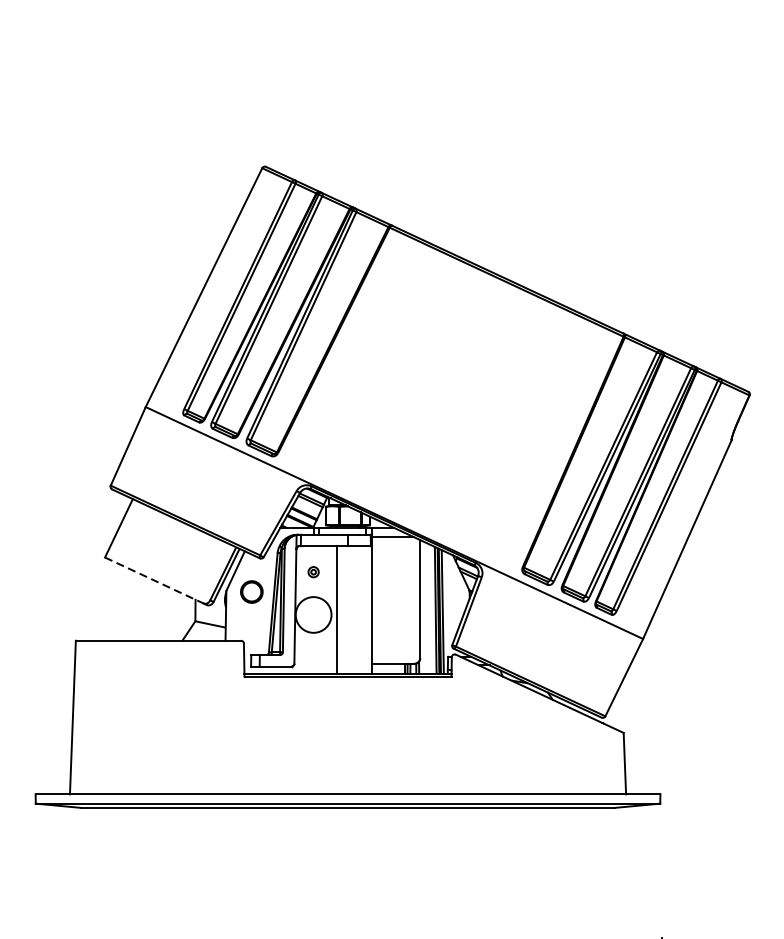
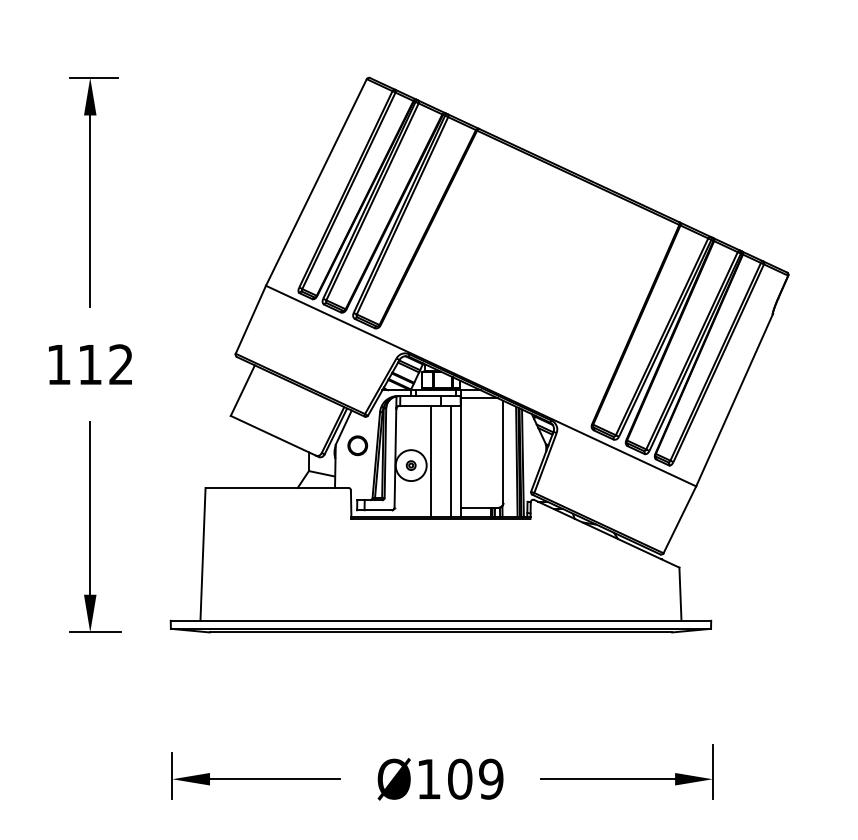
part: (312, 572) -> (410, 465), moved
line: (154, 580) -> (273, 435), dashed -> solid
line: (359, 610) -> (450, 461), added

